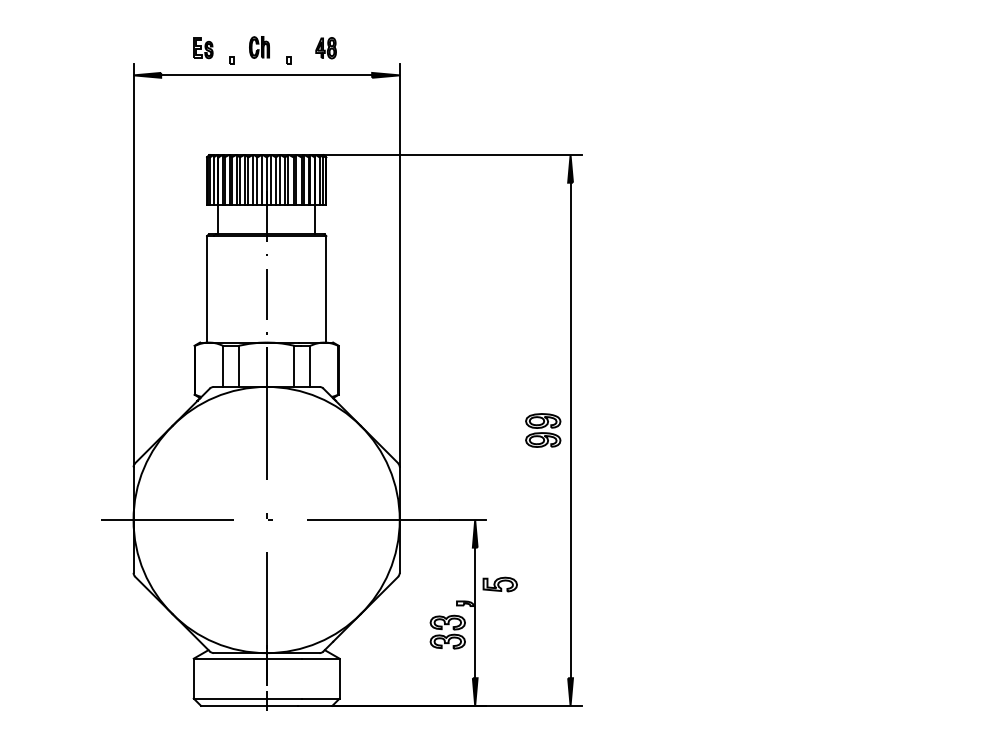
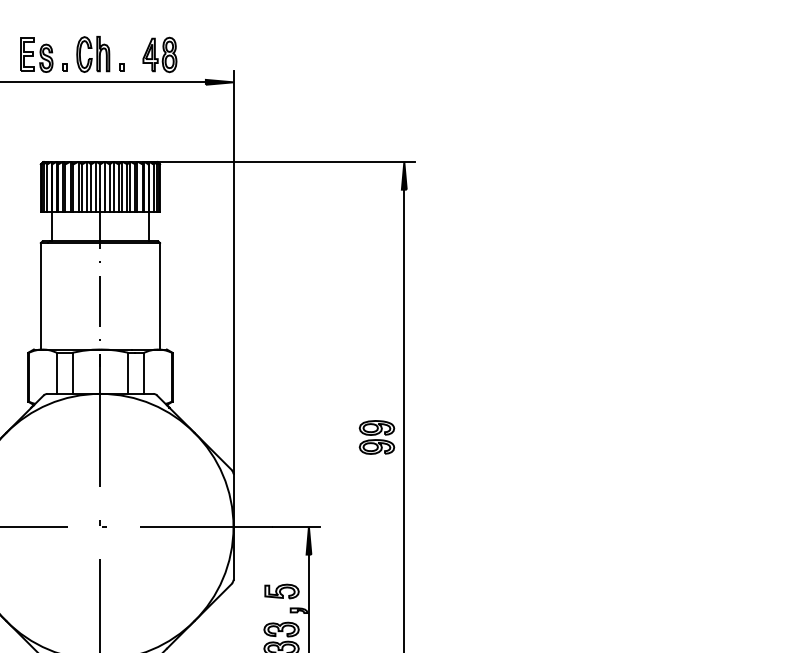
part: (203, 47) -> (37, 54), size x1.67
part: (259, 47) -> (93, 54), size x1.67
part: (325, 48) -> (159, 55), size x1.67
part: (499, 584) -> (281, 591), moved

